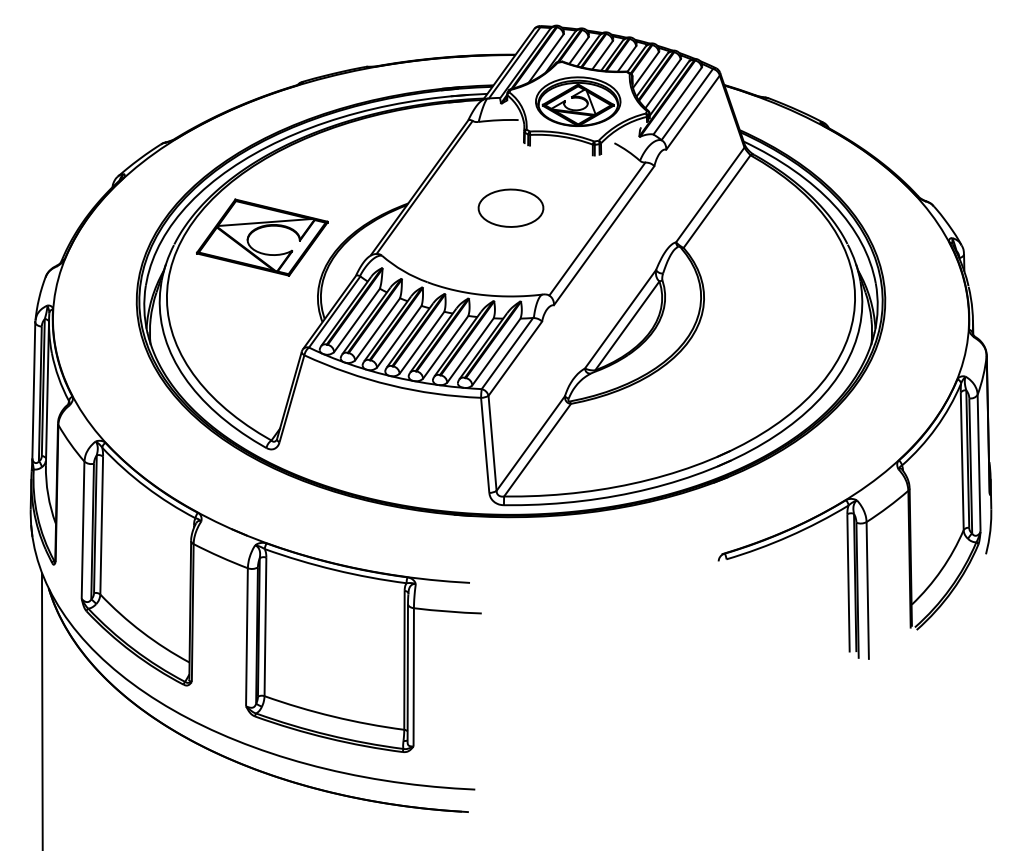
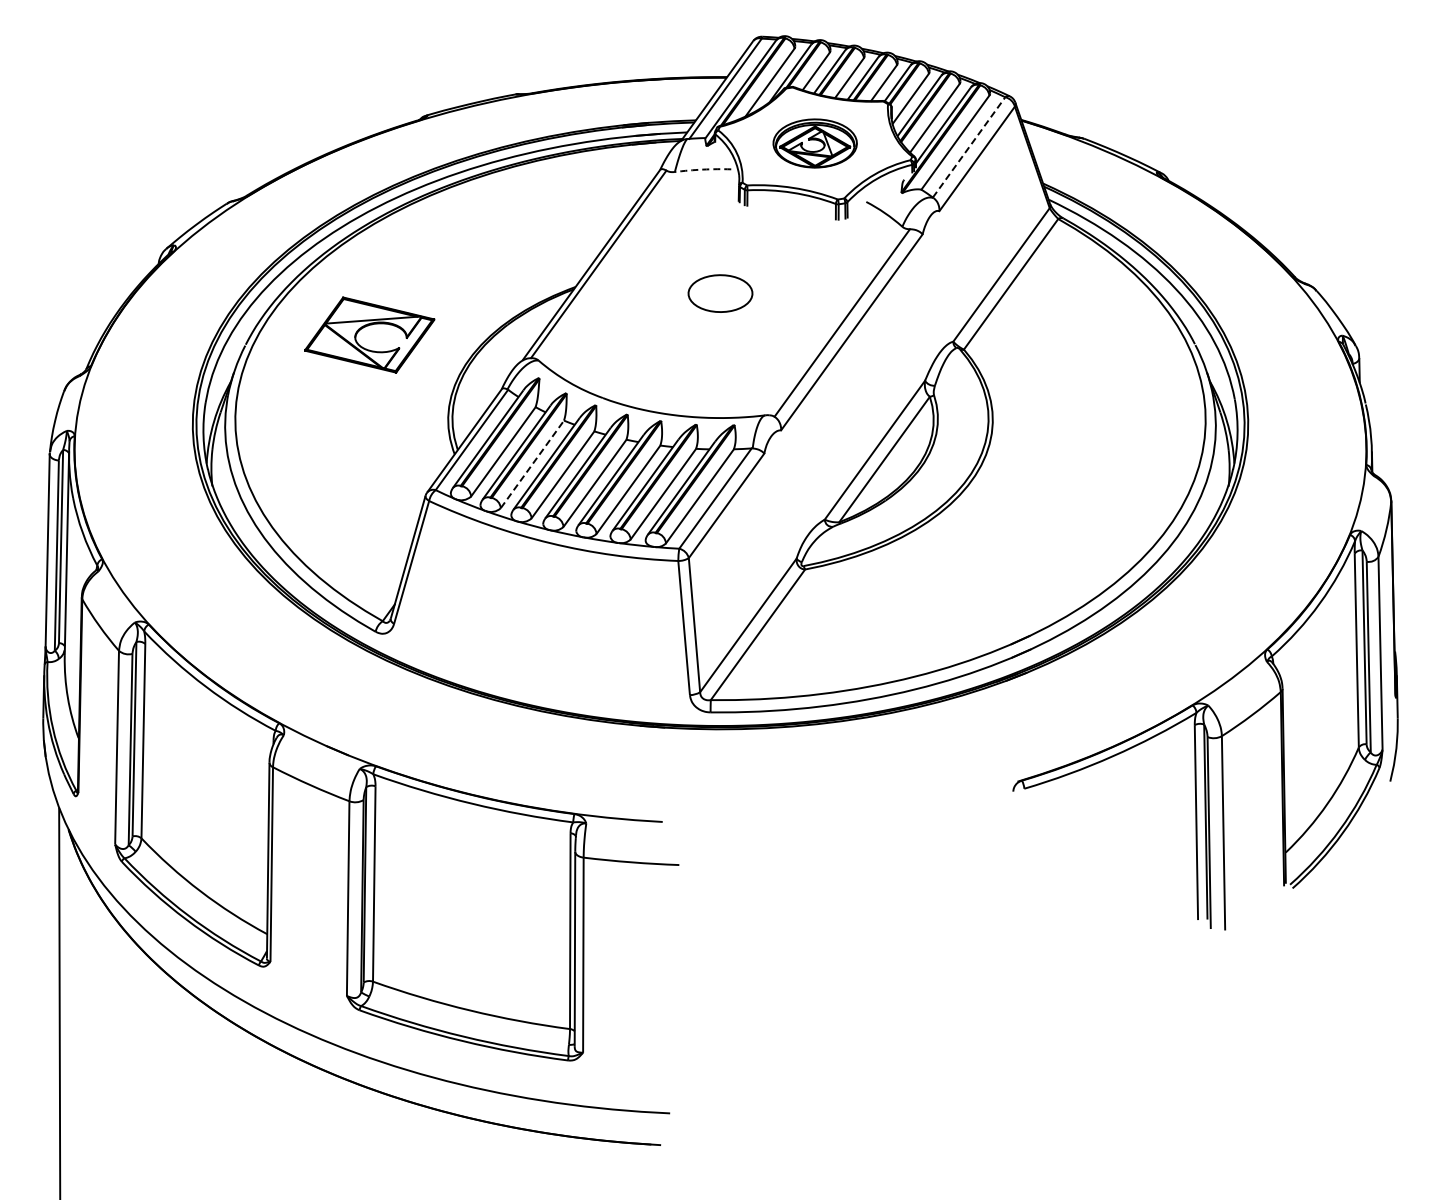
part: (577, 101) -> (814, 143), size x0.7
line: (687, 104) -> (969, 147), solid -> dashed
arc: (498, 120) -> (703, 169), solid -> dashed
part: (511, 208) -> (720, 293), size x0.7
part: (262, 237) -> (369, 334), size x0.7
line: (377, 329) -> (532, 464), solid -> dashed

